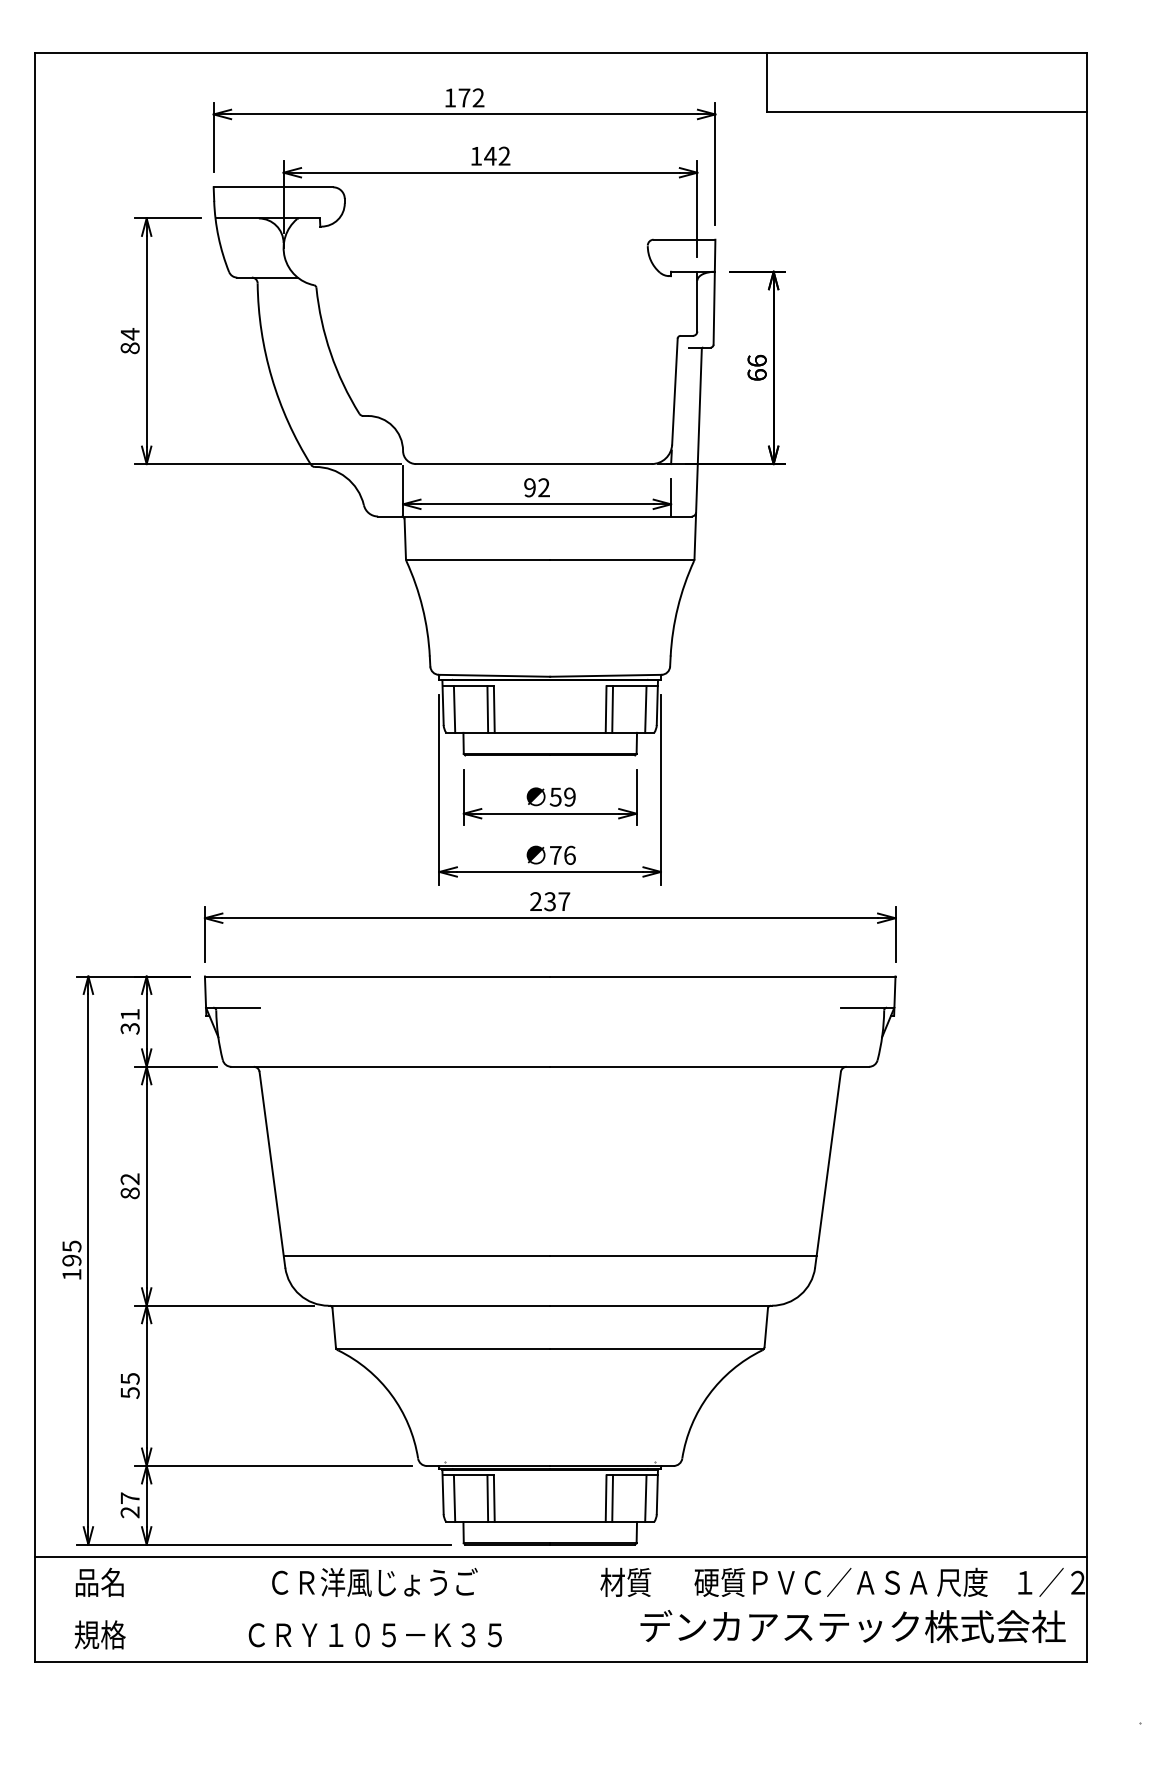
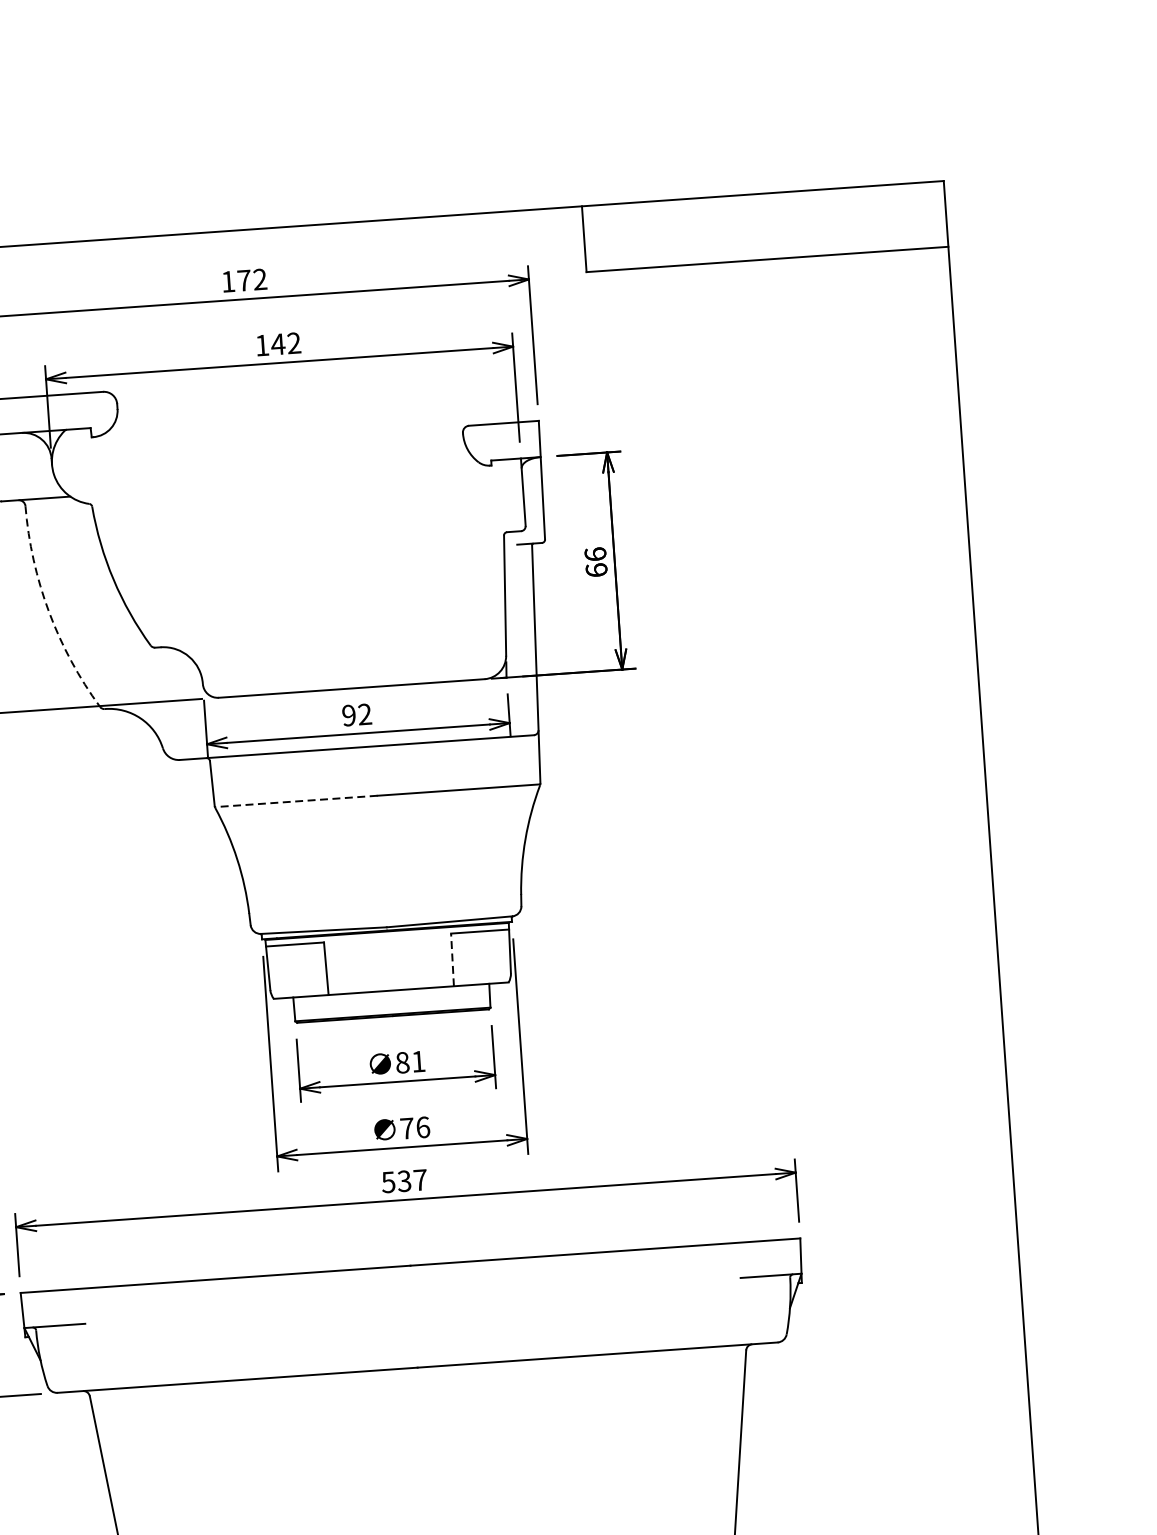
arc: (271, 377) -> (48, 611), solid -> dashed
line: (478, 560) -> (296, 801), solid -> dashed
line: (454, 709) -> (281, 971), removed
line: (487, 709) -> (318, 969), removed
line: (606, 709) -> (452, 959), solid -> dashed
line: (612, 709) -> (459, 959), removed
line: (645, 709) -> (496, 956), removed
text: (562, 796) -> (410, 1061), 59 -> 81
text: (535, 901) -> (387, 1182), 237 -> 537

